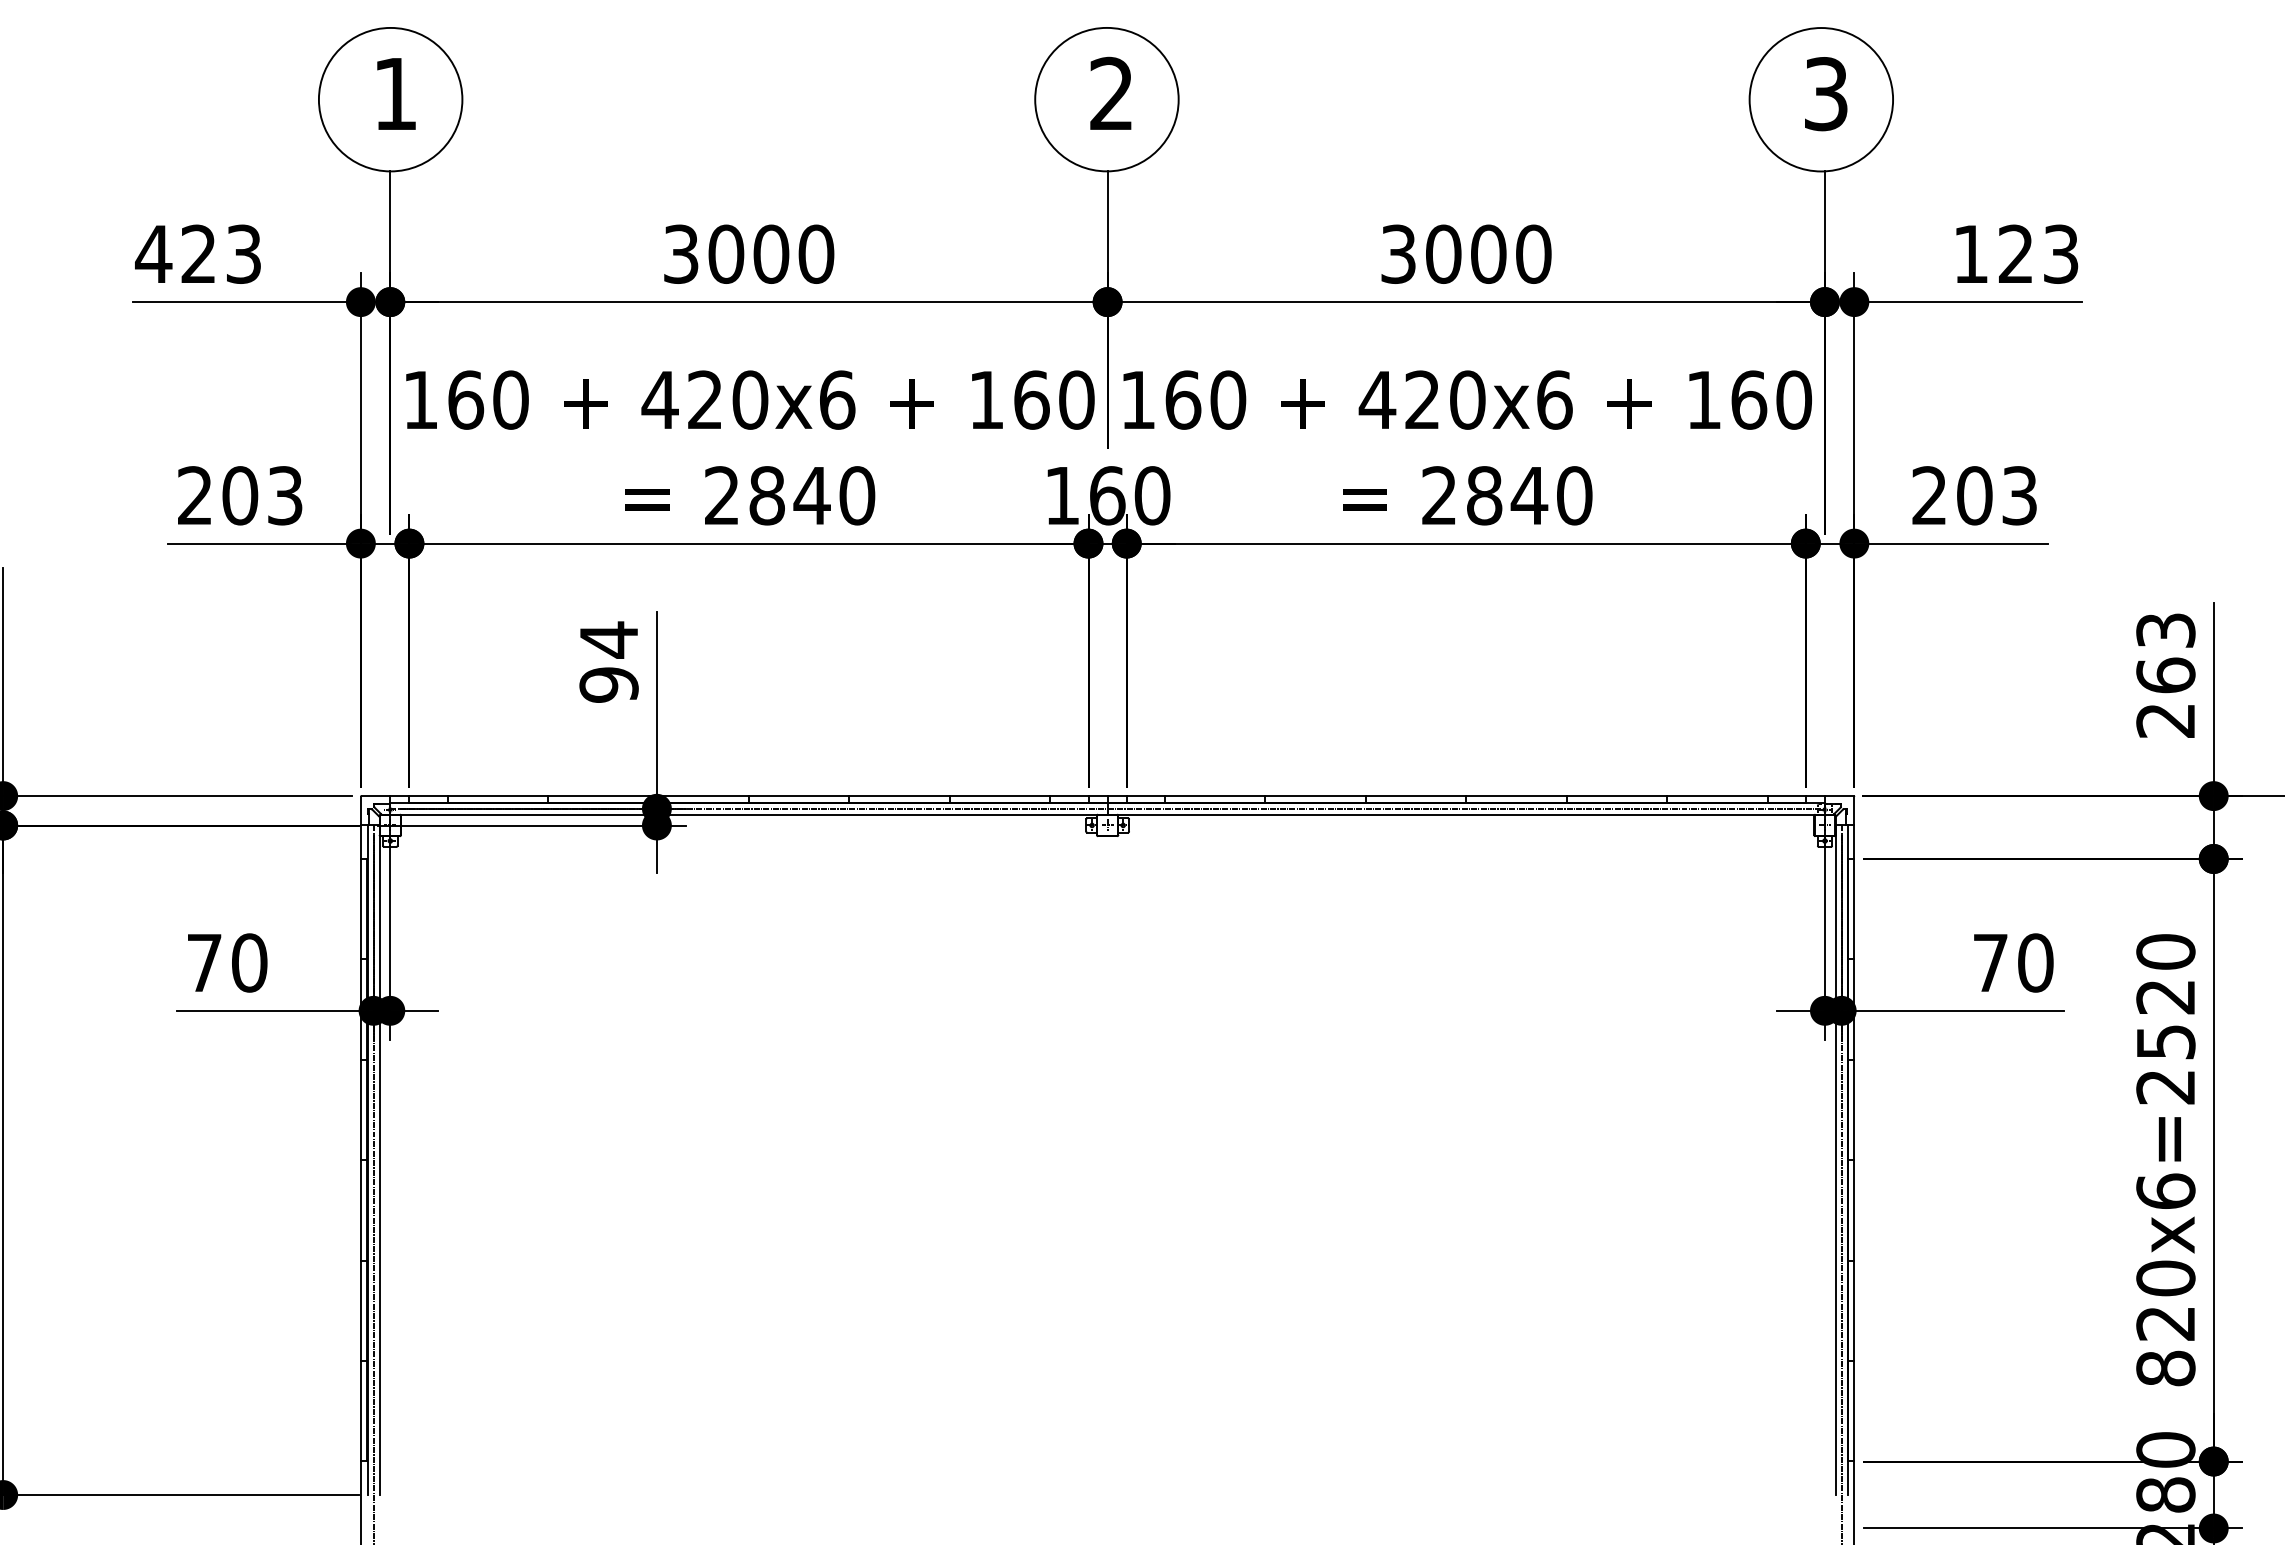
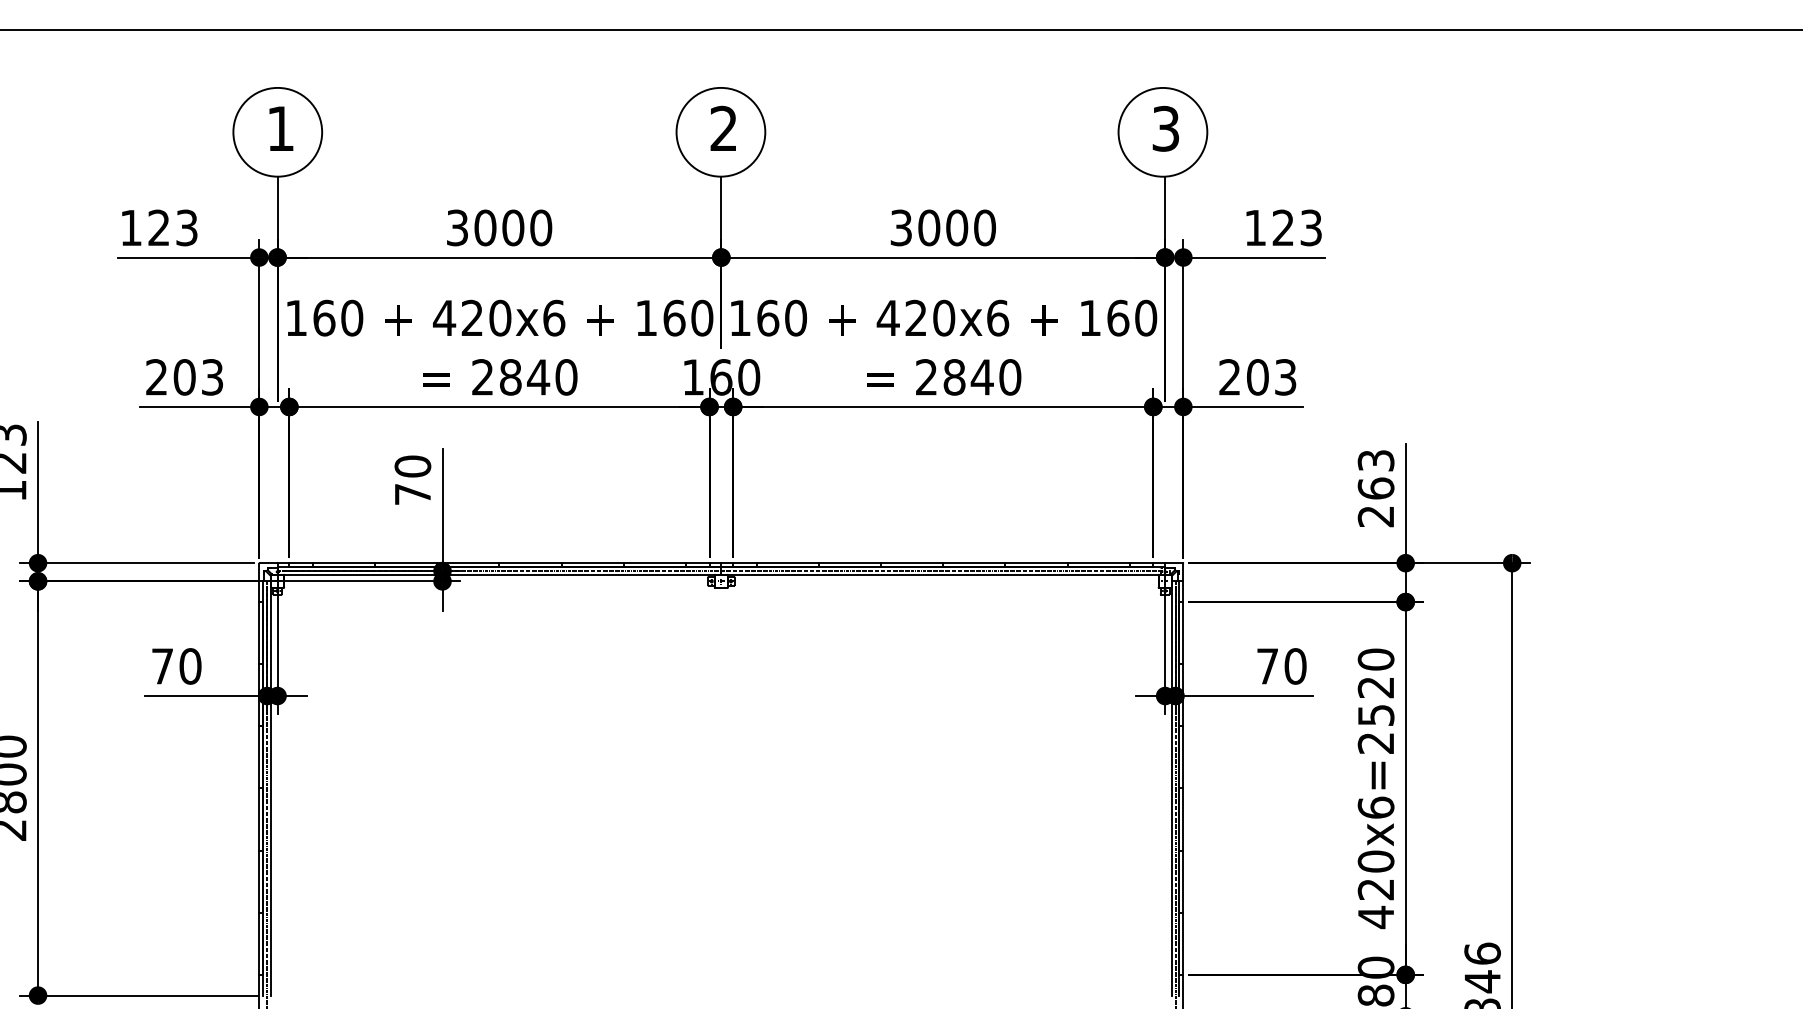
text: (152, 253) -> (130, 227), 423 -> 123
text: (608, 662) -> (412, 480), 94 -> 70
text: (2164, 1368) -> (1375, 917), 820x6=2520 -> 420x6=2520

